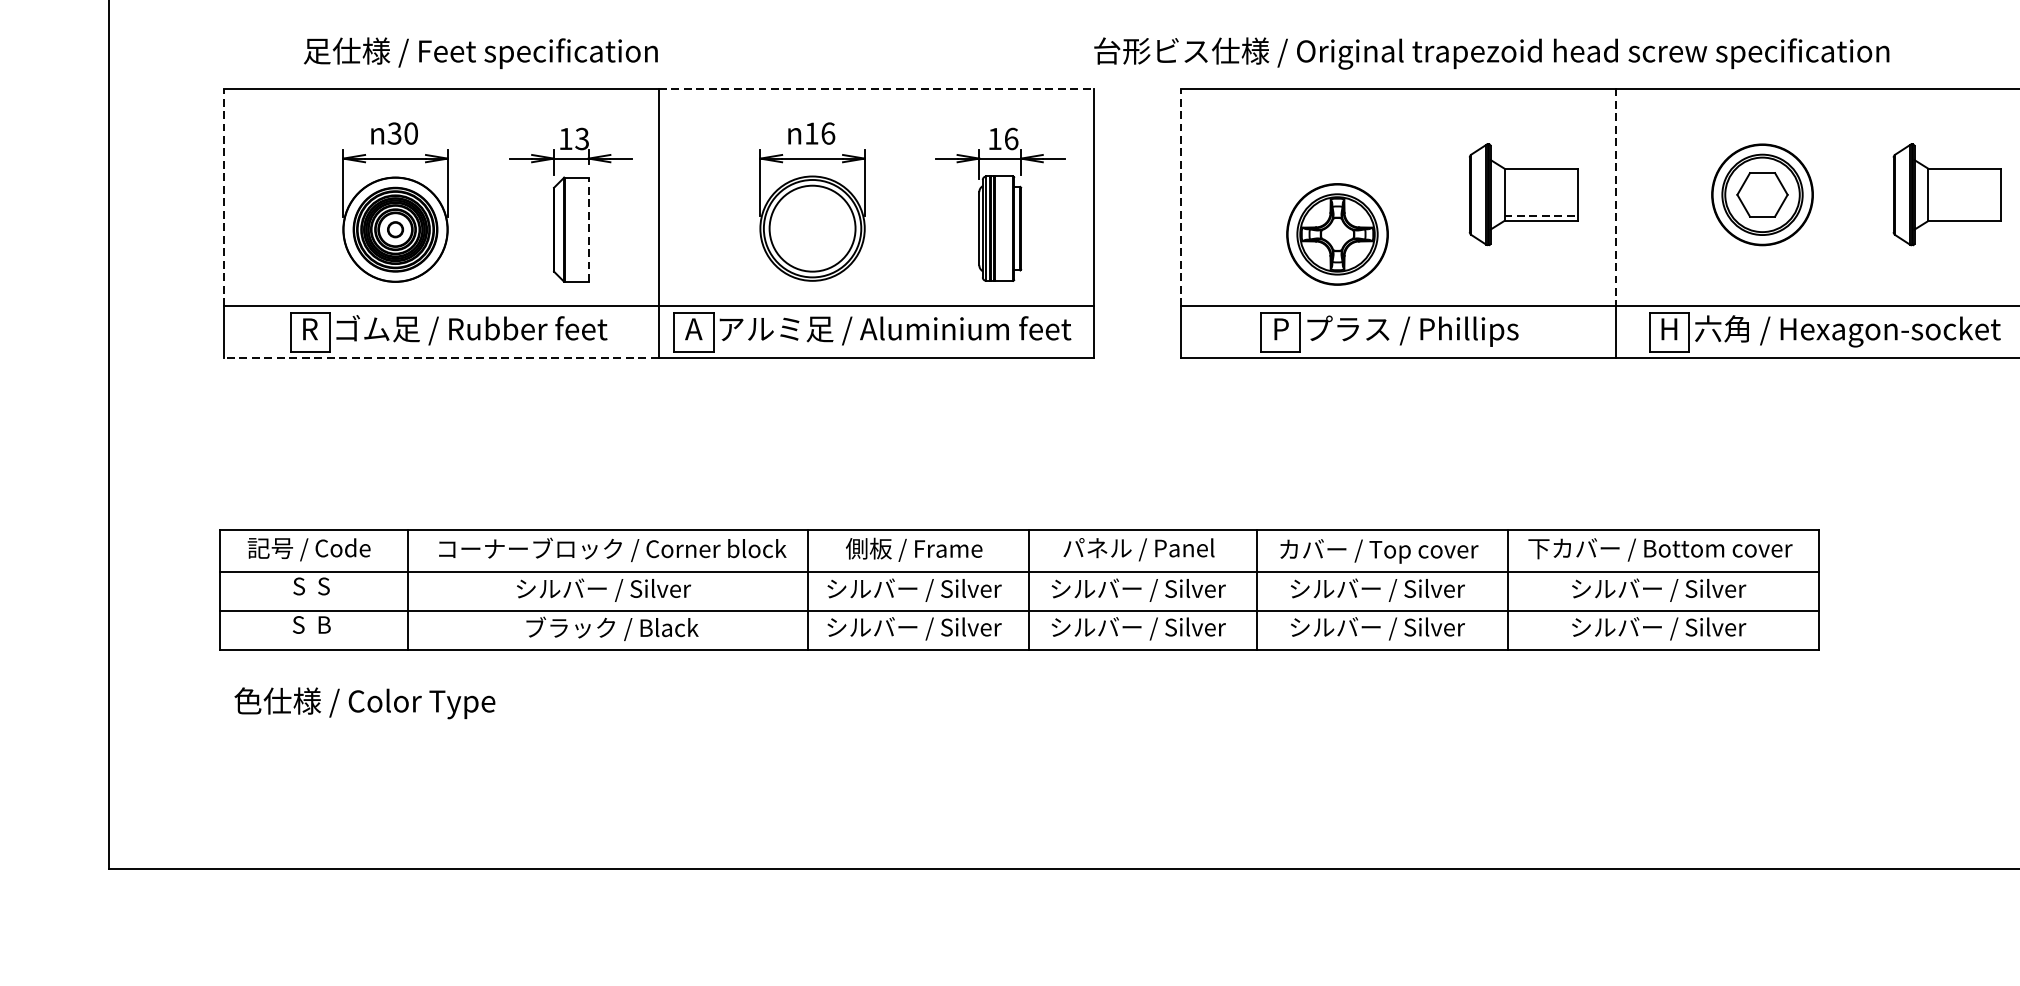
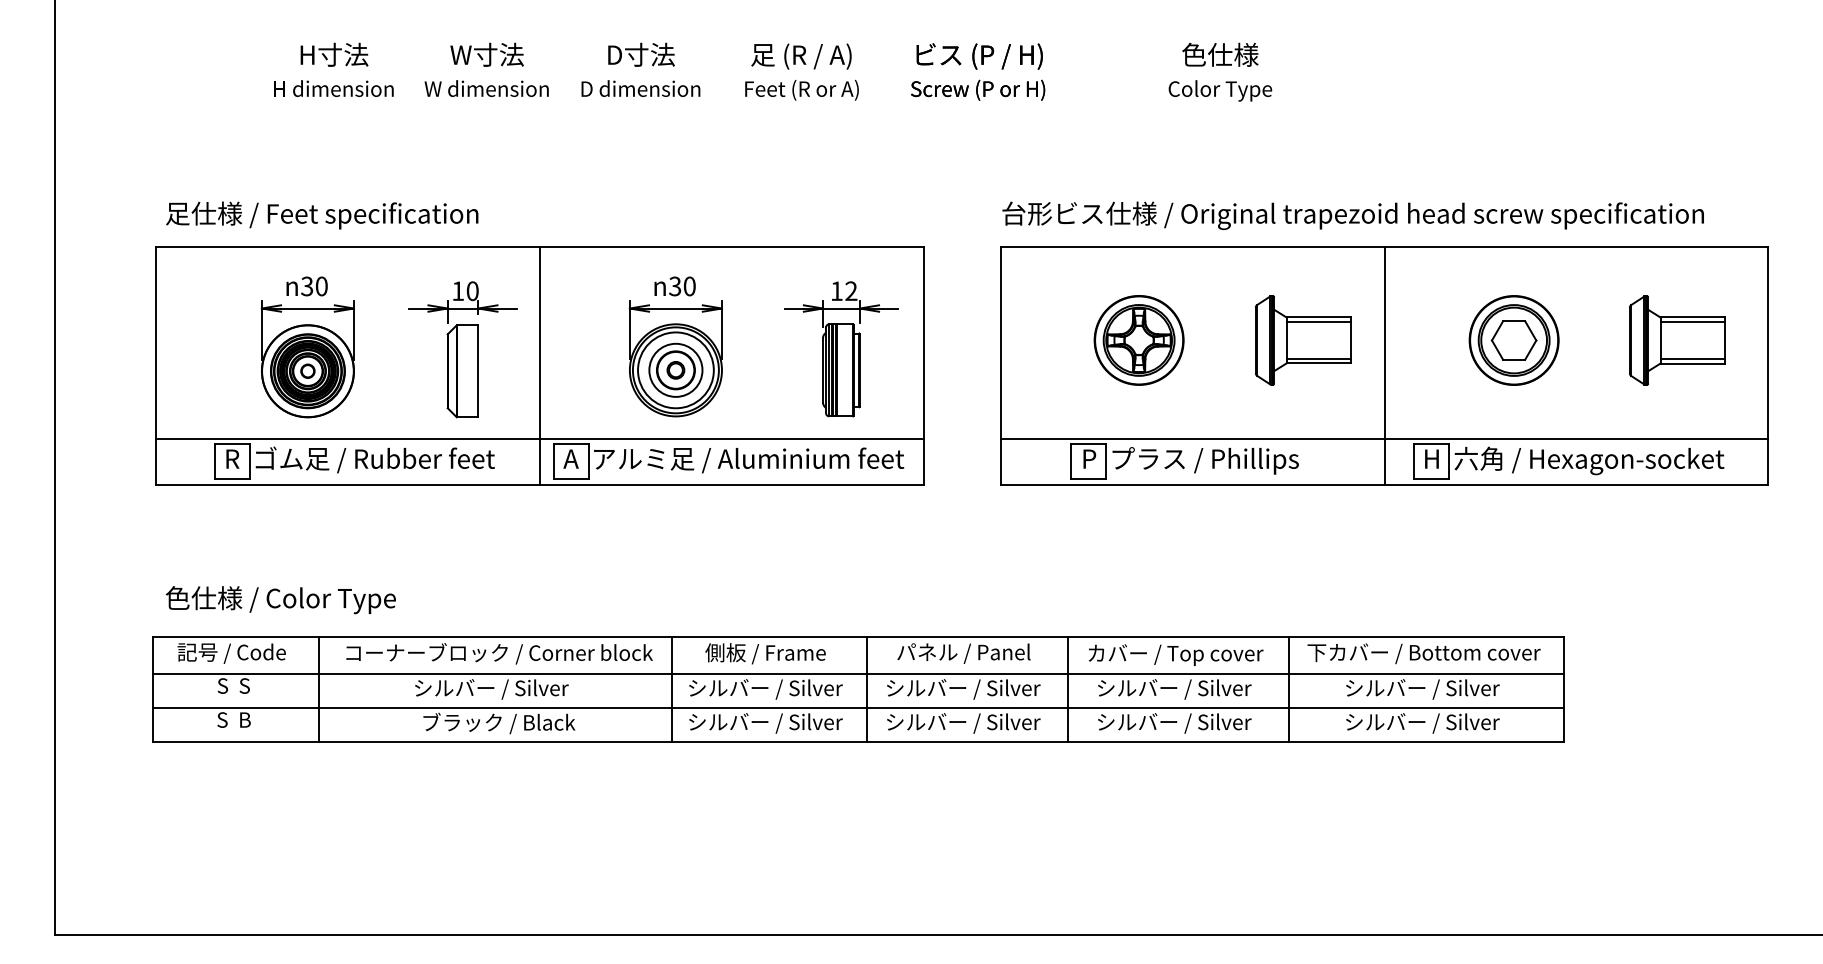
text: (481, 53) -> (322, 215), moved
text: (1490, 53) -> (1352, 215), moved
line: (876, 88) -> (732, 246), dashed -> solid
text: (820, 133) -> (682, 286), 16 -> 30
text: (582, 138) -> (472, 290), 13 -> 10
text: (1011, 139) -> (851, 291), 16 -> 12
line: (1540, 174) -> (1318, 322), added
line: (1964, 174) -> (1692, 322), added
line: (223, 197) -> (156, 342), dashed -> solid
line: (1180, 197) -> (1000, 342), dashed -> solid
line: (1615, 197) -> (1384, 342), dashed -> solid
line: (1541, 215) -> (1319, 358), dashed -> solid
line: (1964, 215) -> (1692, 358), added
part: (812, 227) -> (675, 369), added
line: (588, 228) -> (478, 370), dashed -> solid
part: (1336, 234) -> (1138, 340), moved
line: (441, 358) -> (348, 484), dashed -> solid
text: (364, 703) -> (280, 600), moved

